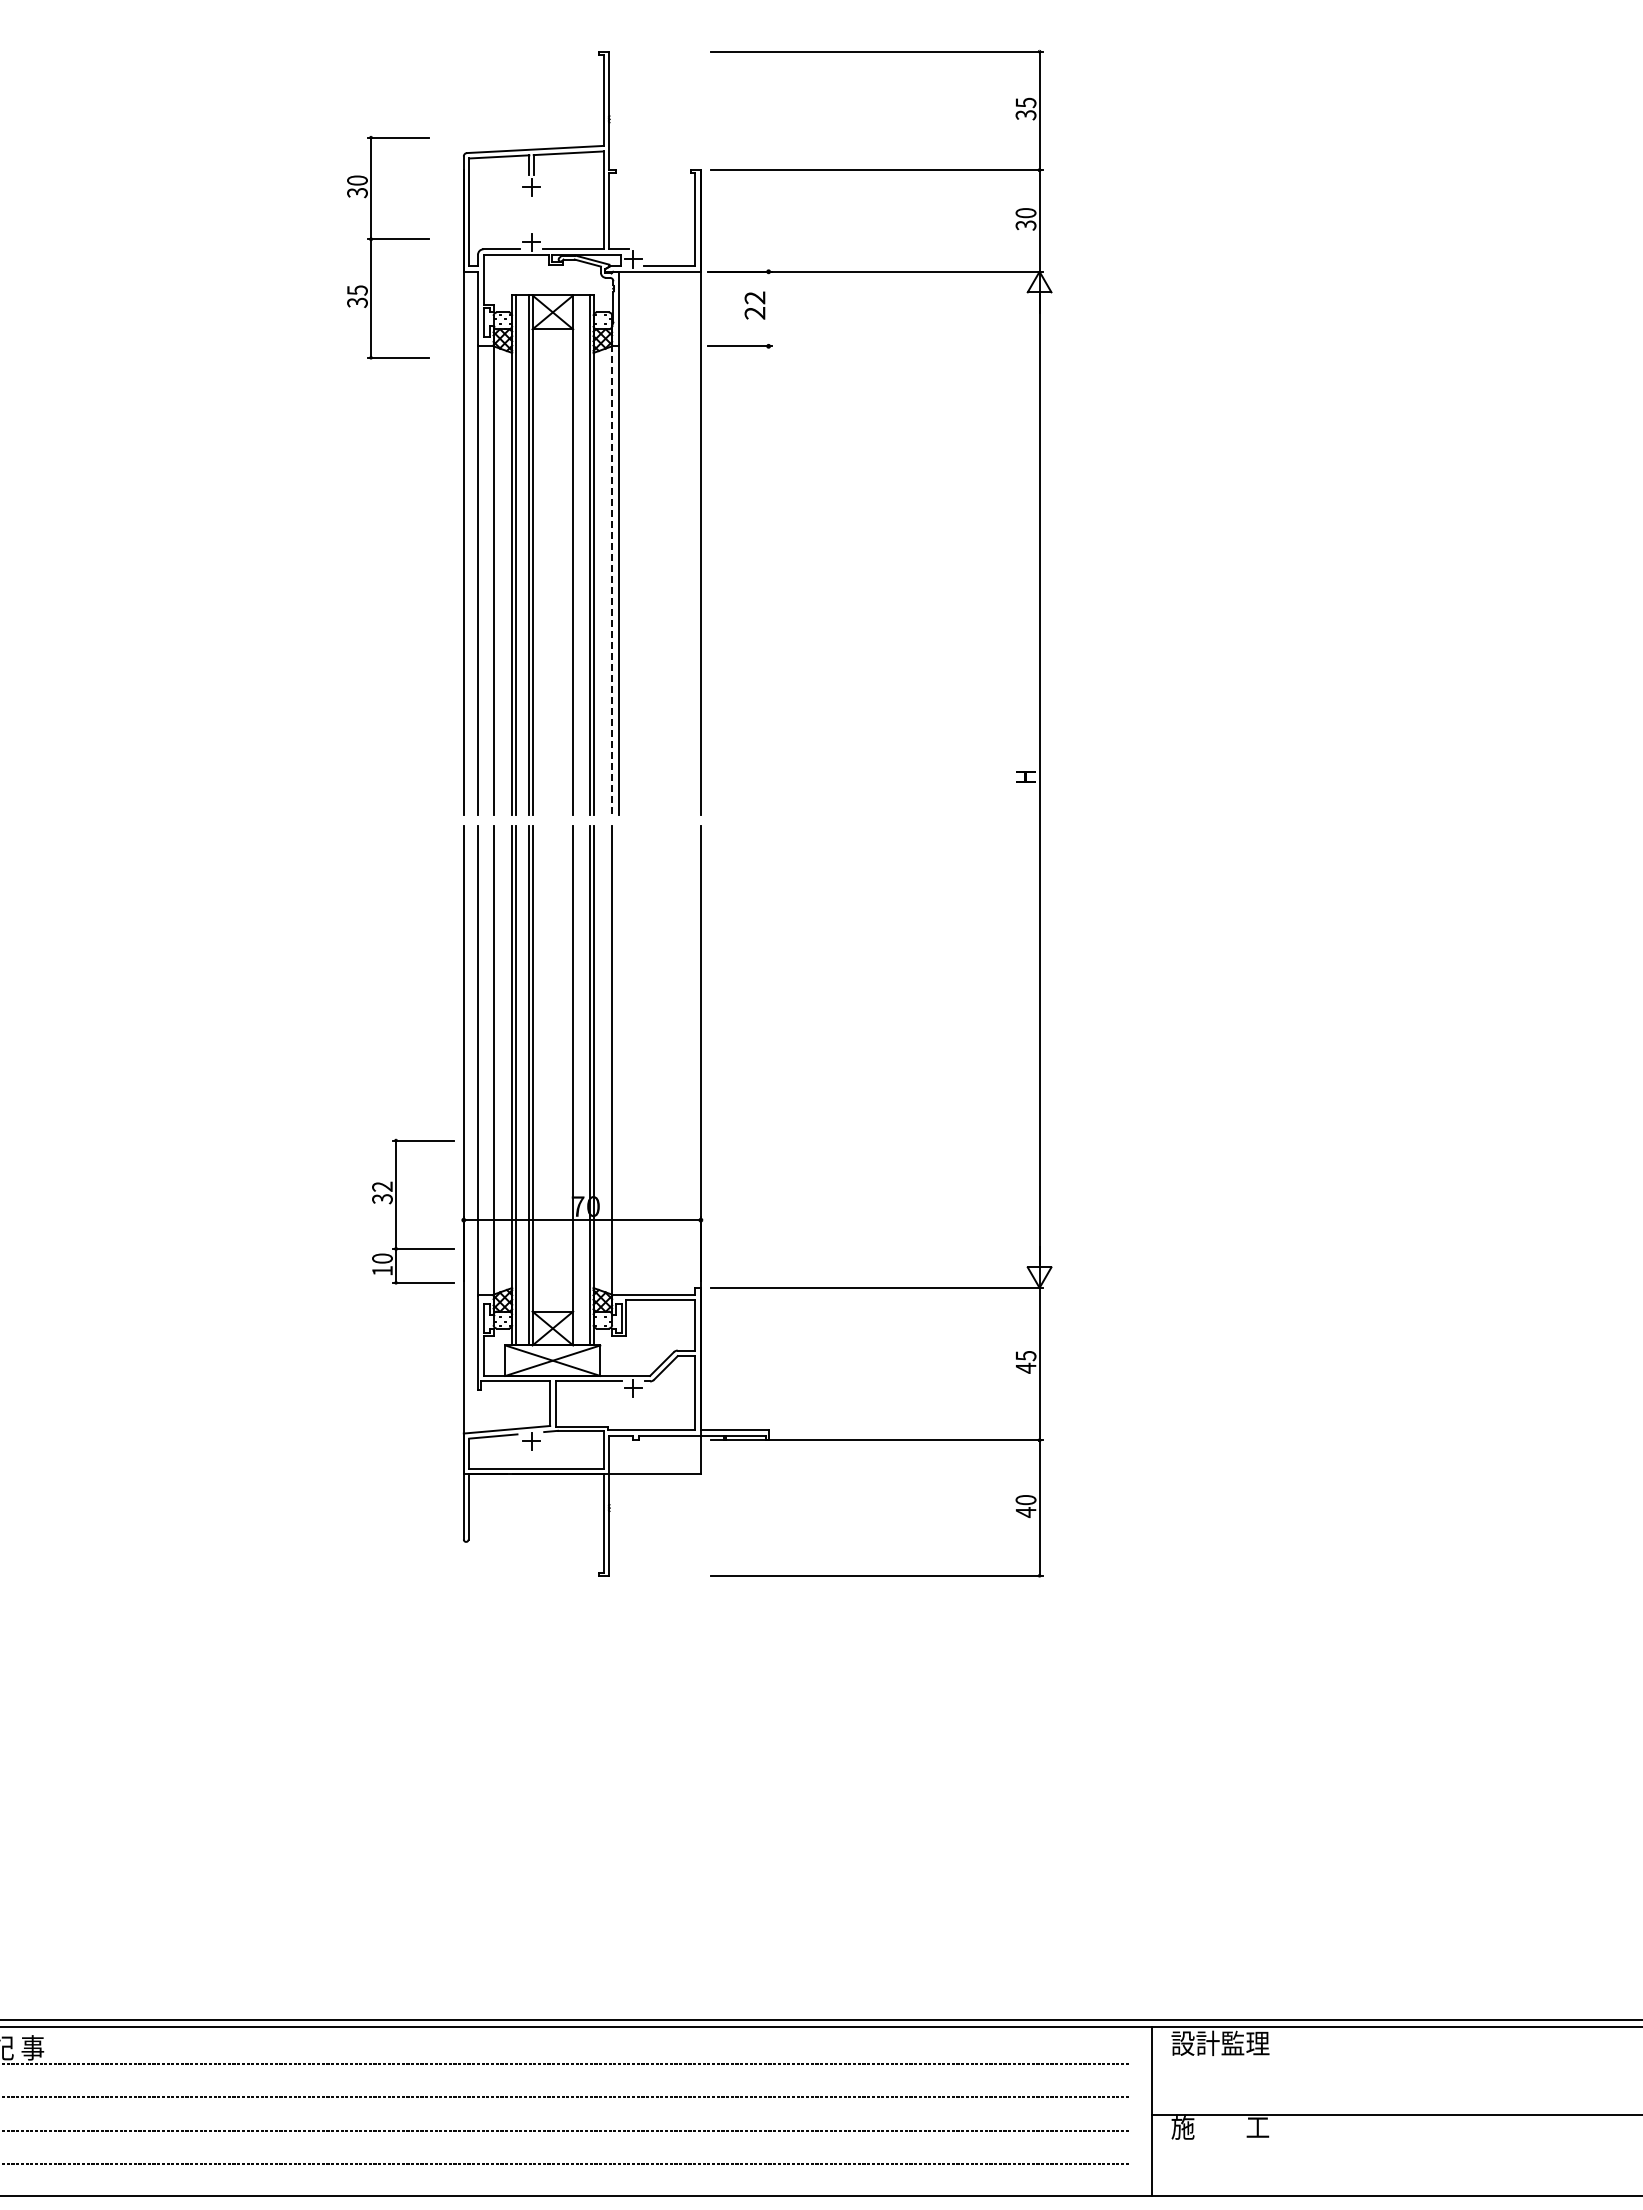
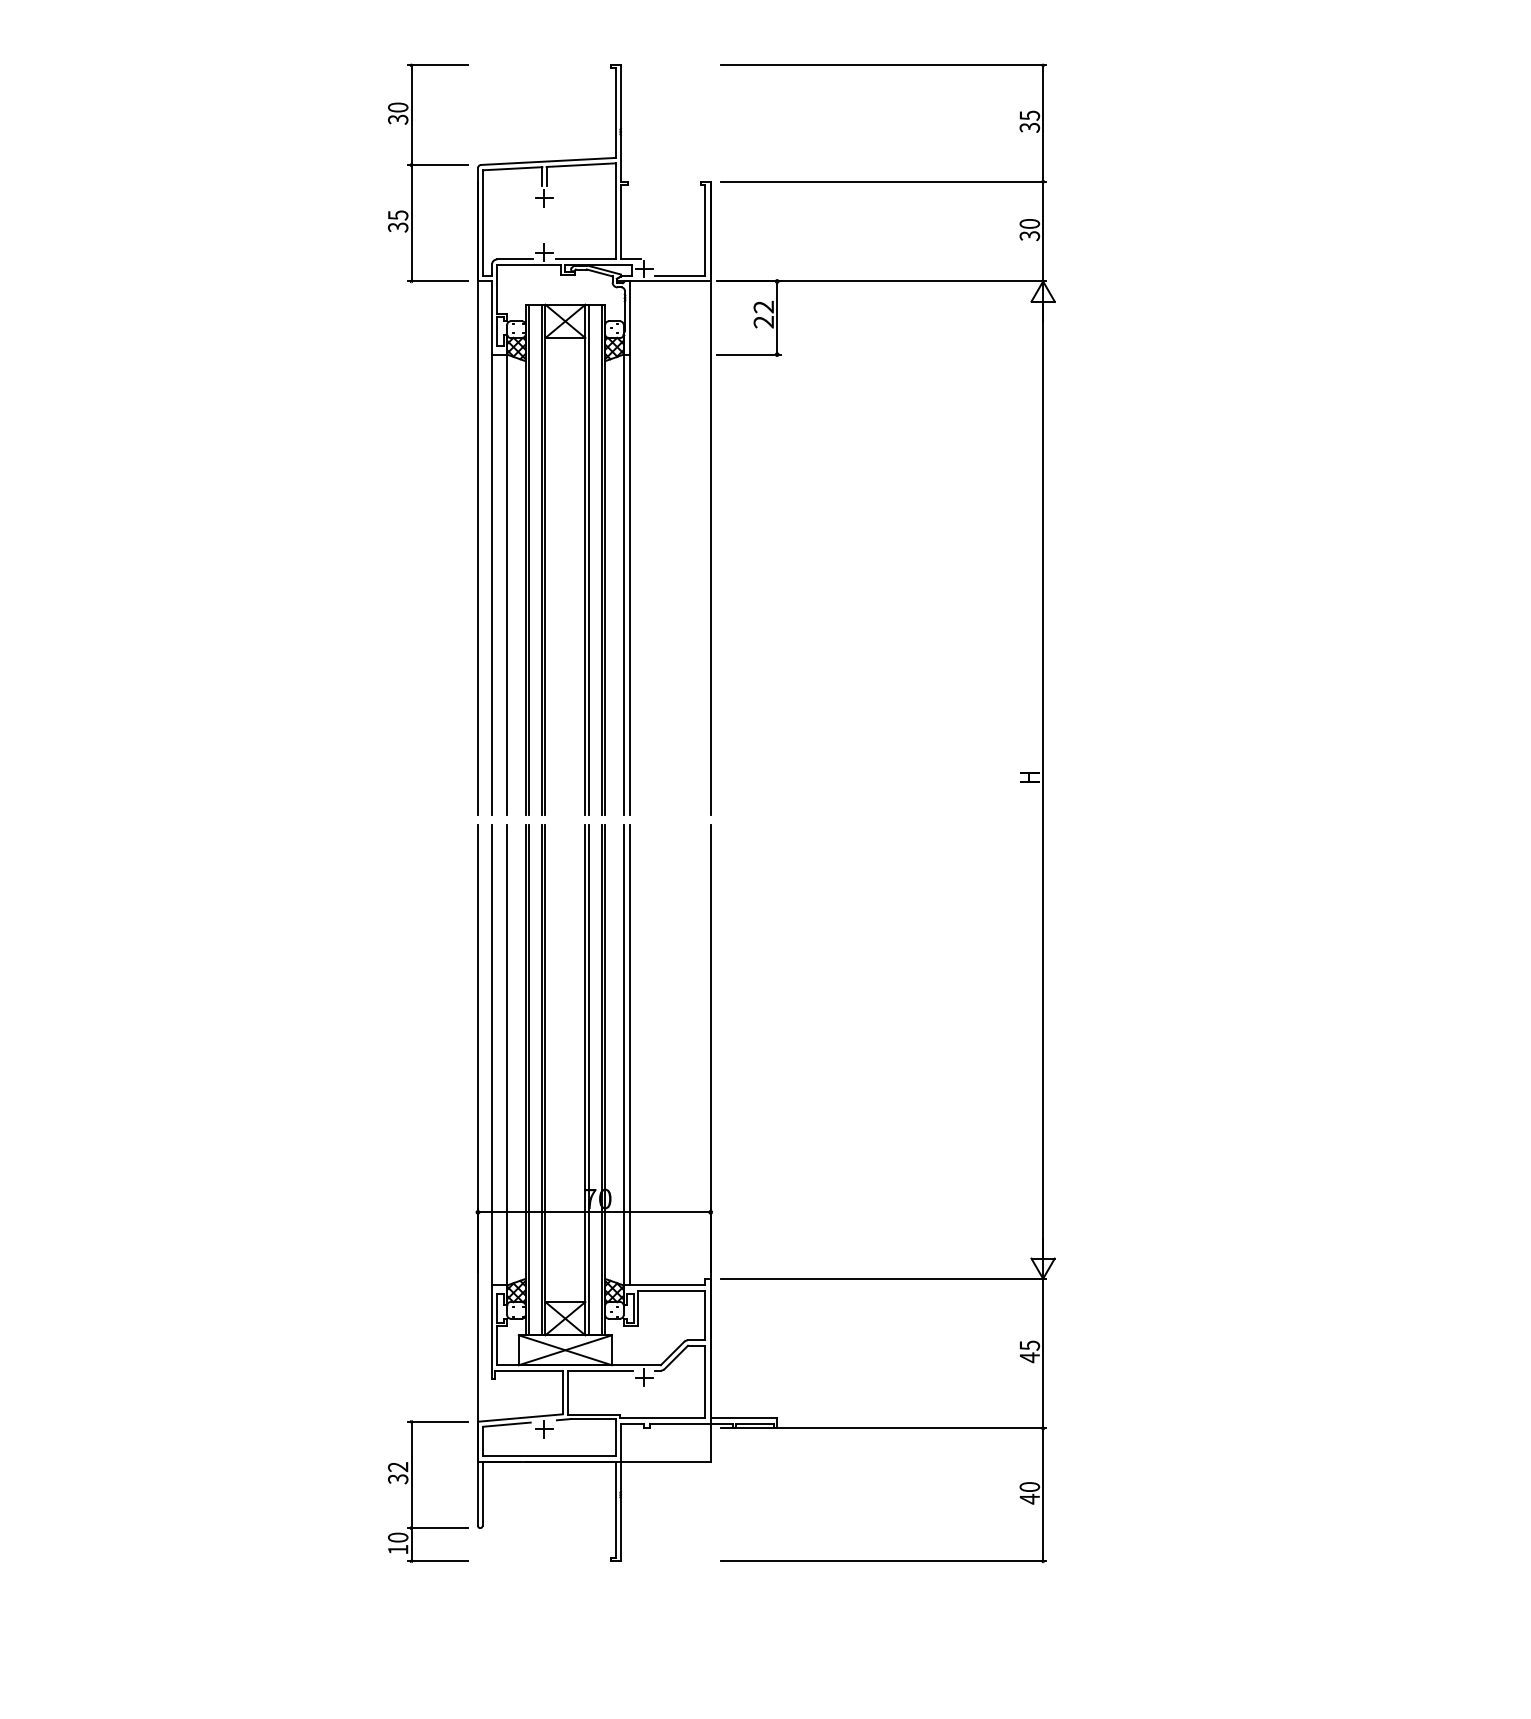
part: (388, 239) -> (428, 165), moved
line: (768, 308) -> (777, 317), added
line: (576, 555) -> (588, 559), added
line: (612, 580) -> (623, 584), dashed -> solid
line: (618, 1059) -> (629, 1054), added
line: (576, 1085) -> (588, 1080), added
part: (396, 1211) -> (411, 1491), moved

